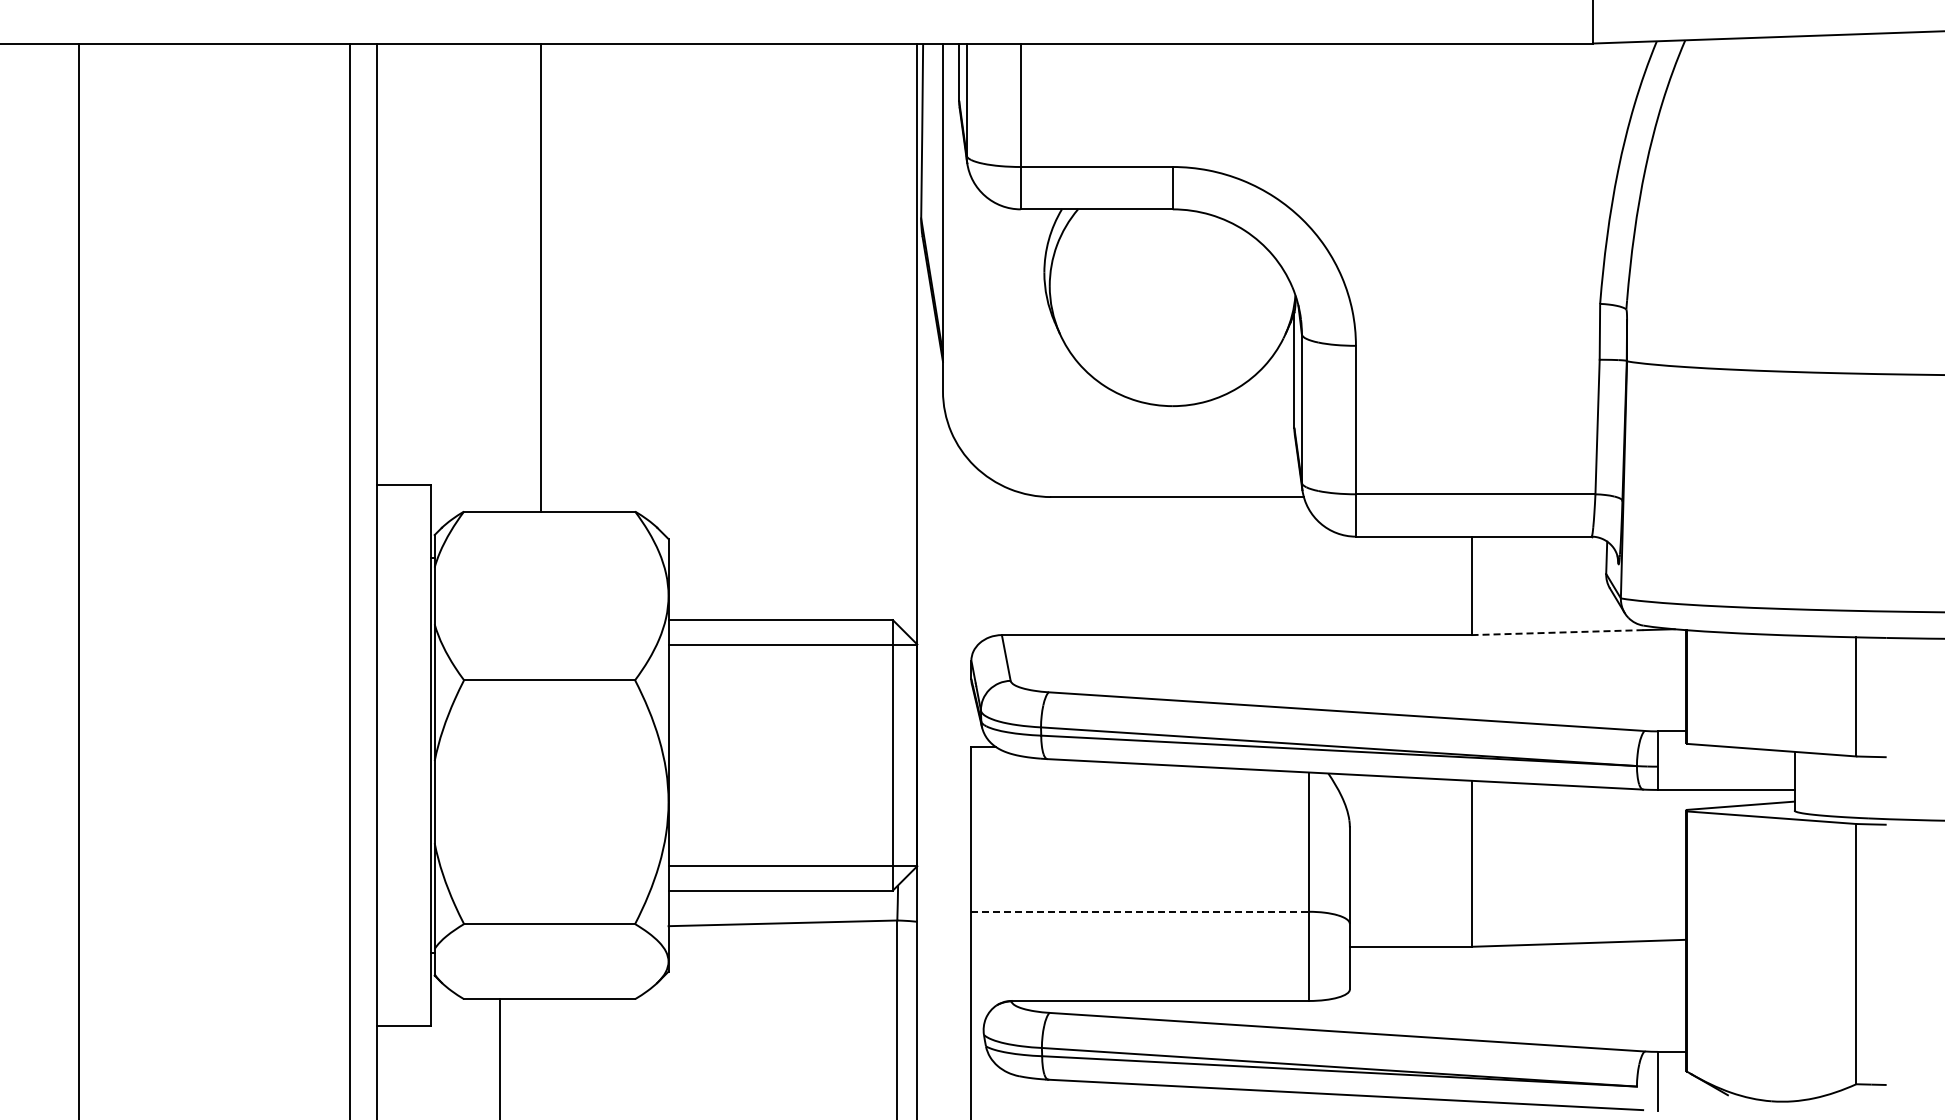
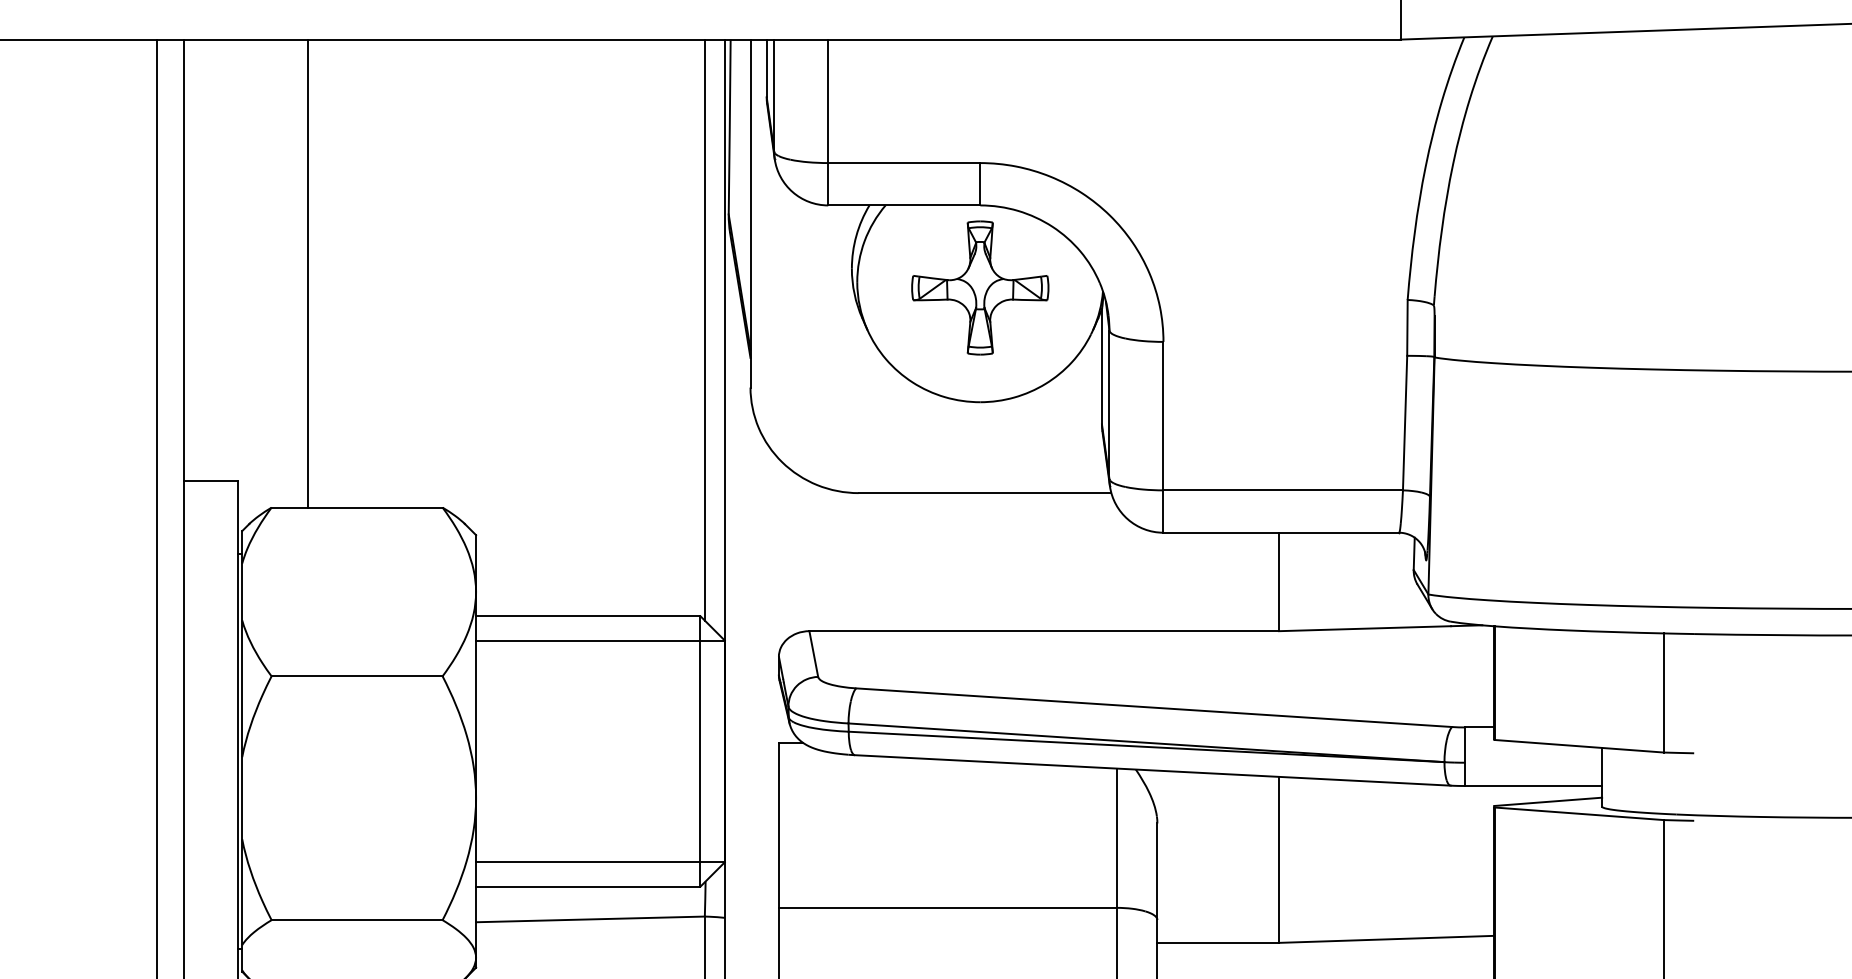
line: (540, 277) -> (307, 273), moved
part: (1172, 291) -> (980, 287), added
line: (897, 333) -> (705, 329), added
line: (1558, 632) -> (1366, 628), dashed -> solid
line: (1140, 911) -> (948, 907), dashed -> solid

